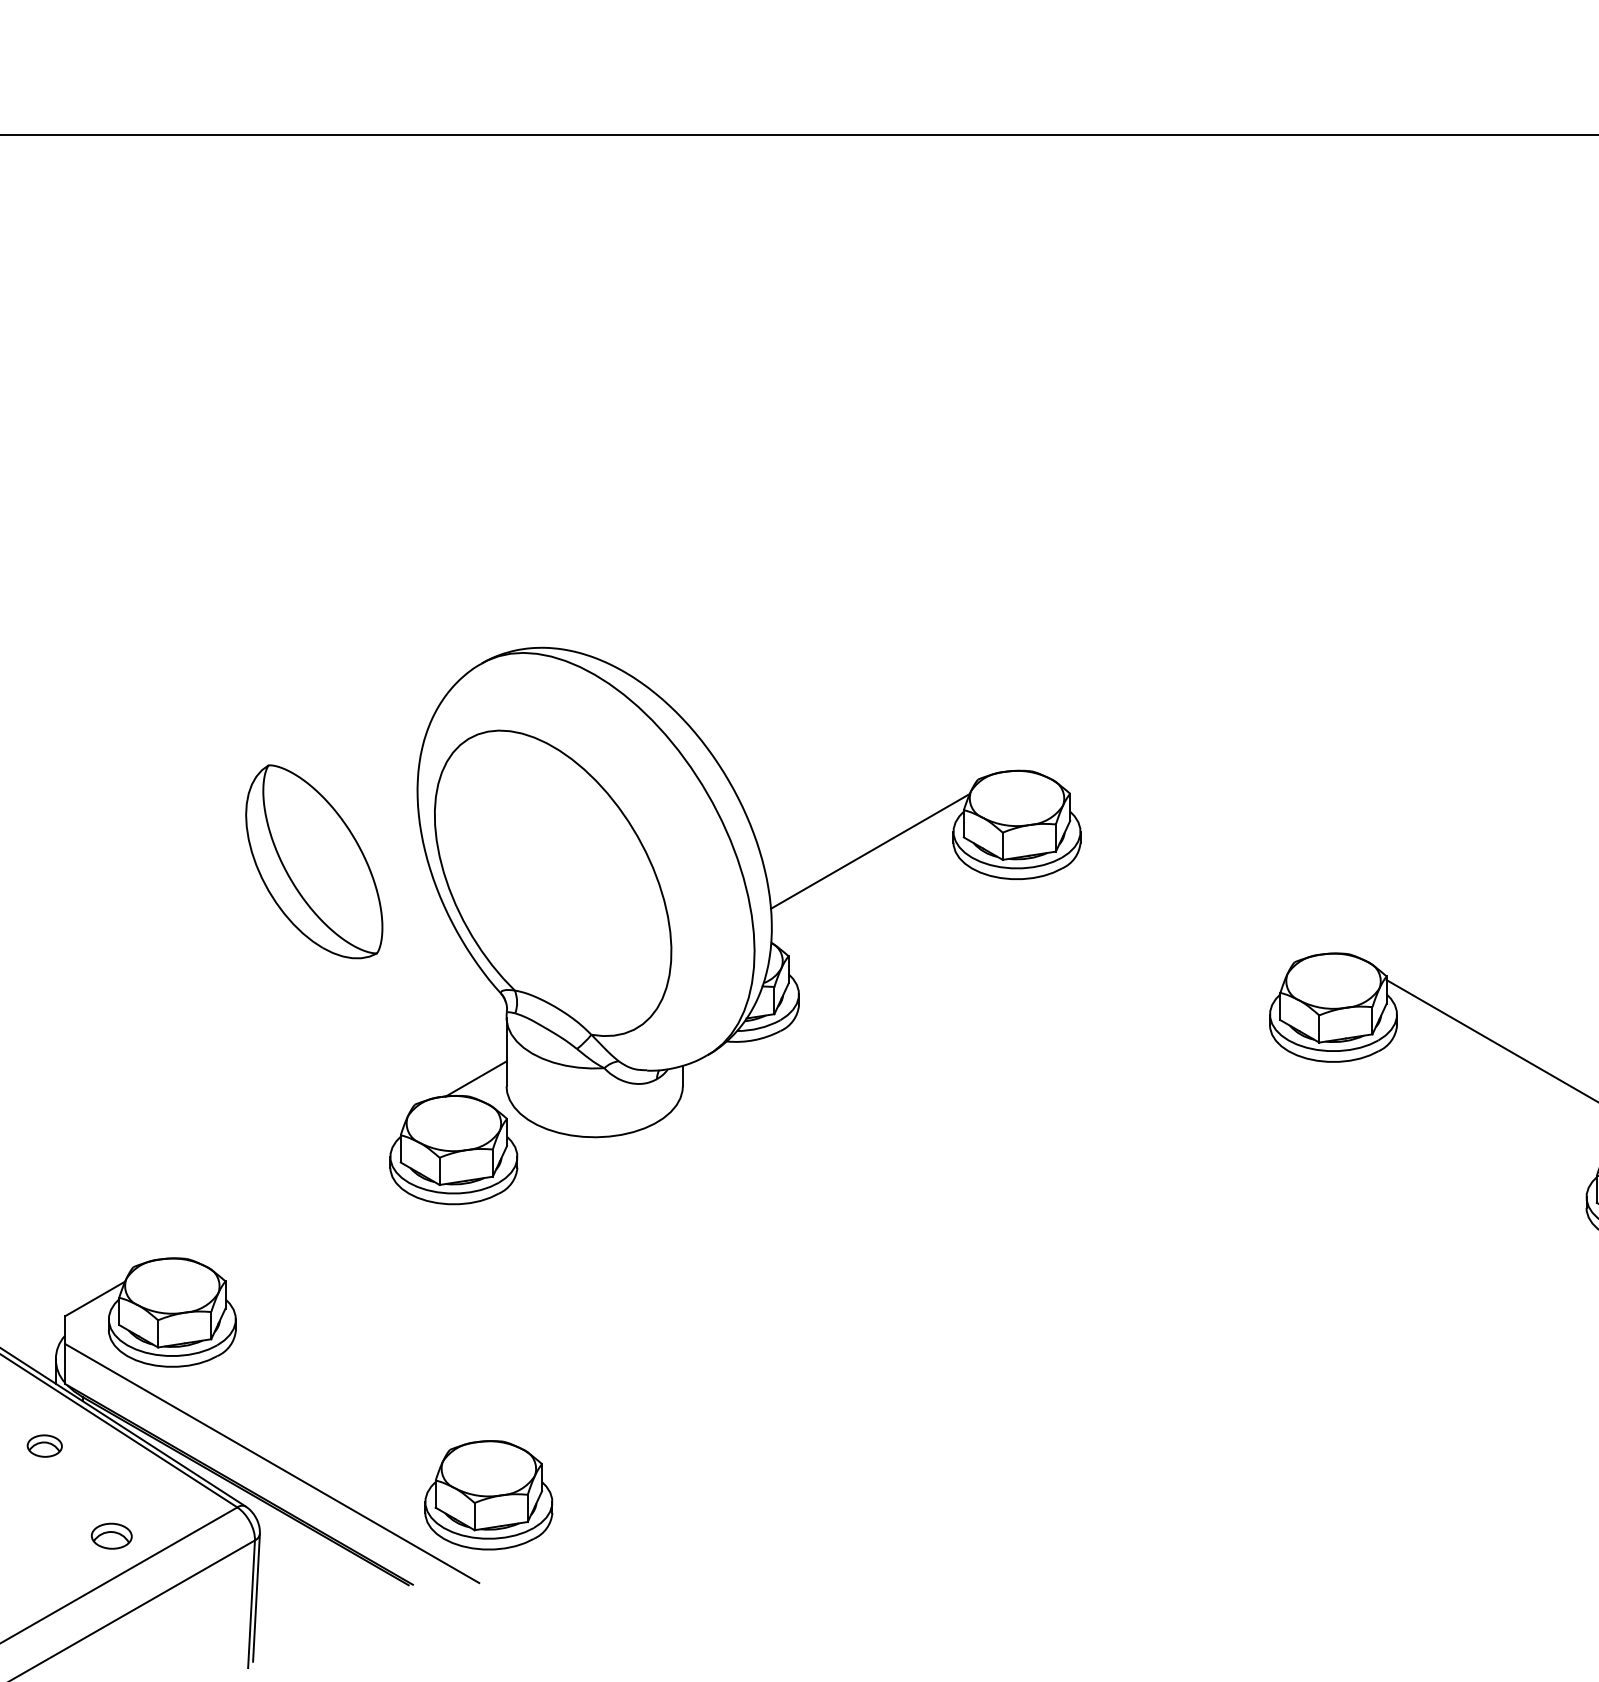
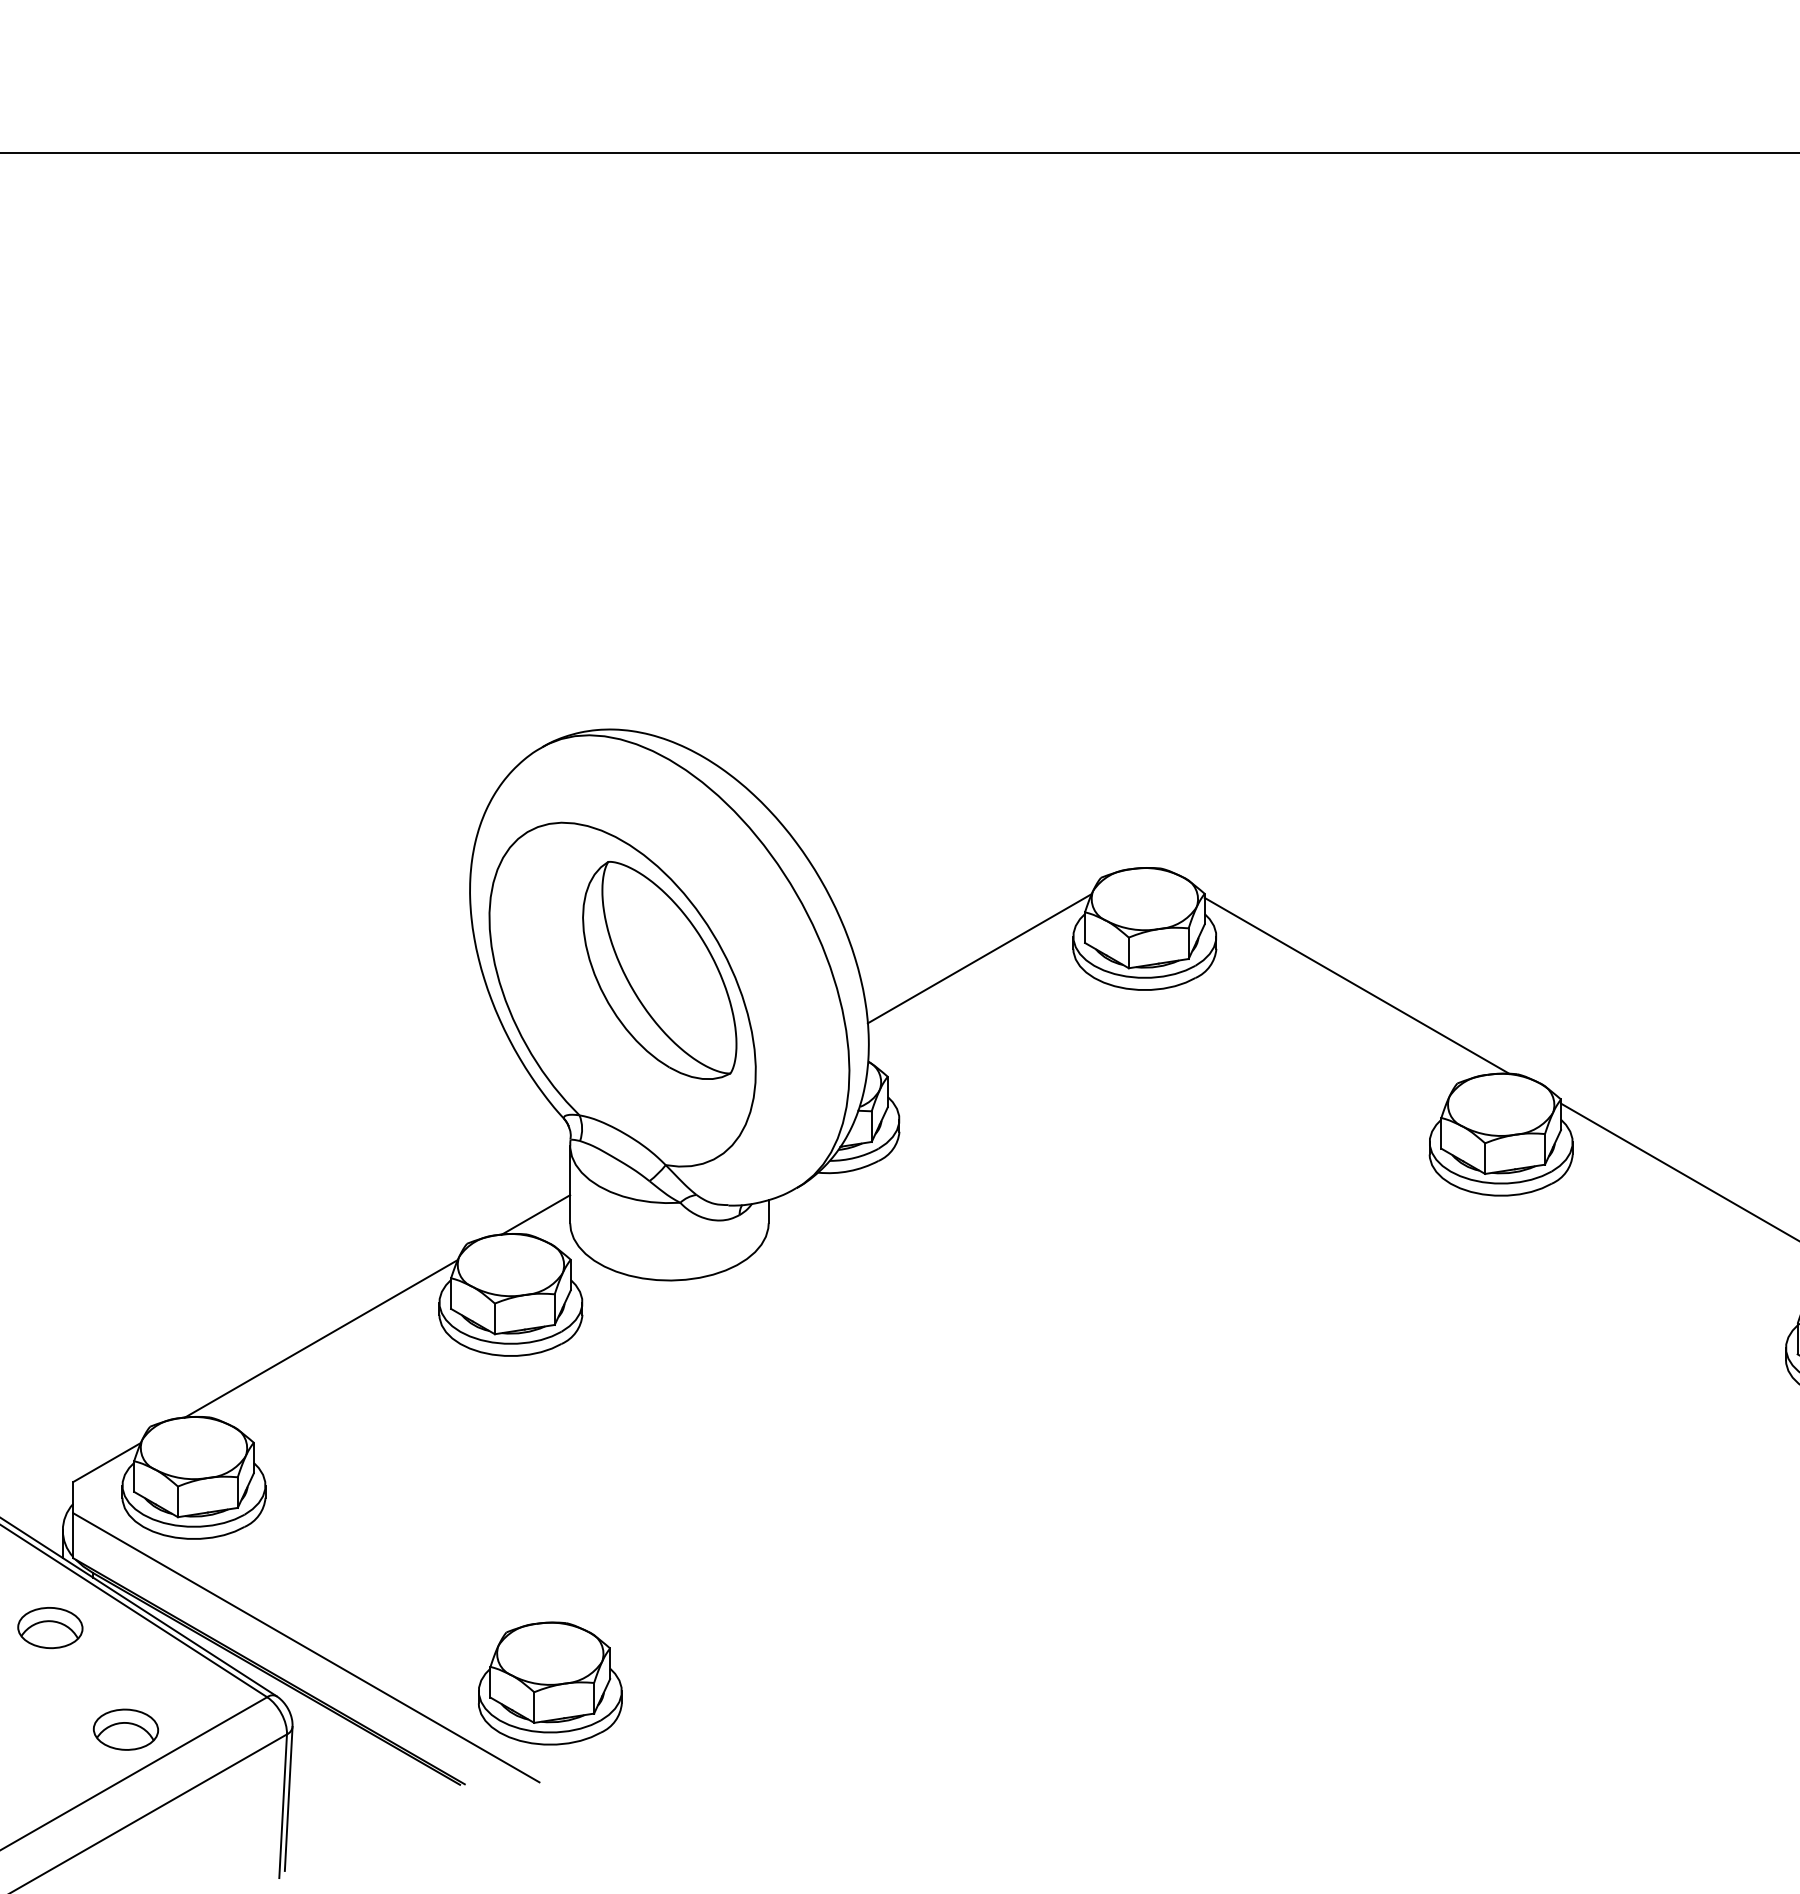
part: (314, 861) -> (659, 970), moved
line: (1205, 875) -> (1356, 985), added
line: (284, 1188) -> (320, 1338), added
part: (44, 1446) -> (50, 1628), size x1.67
part: (111, 1536) -> (125, 1729), size x1.43

